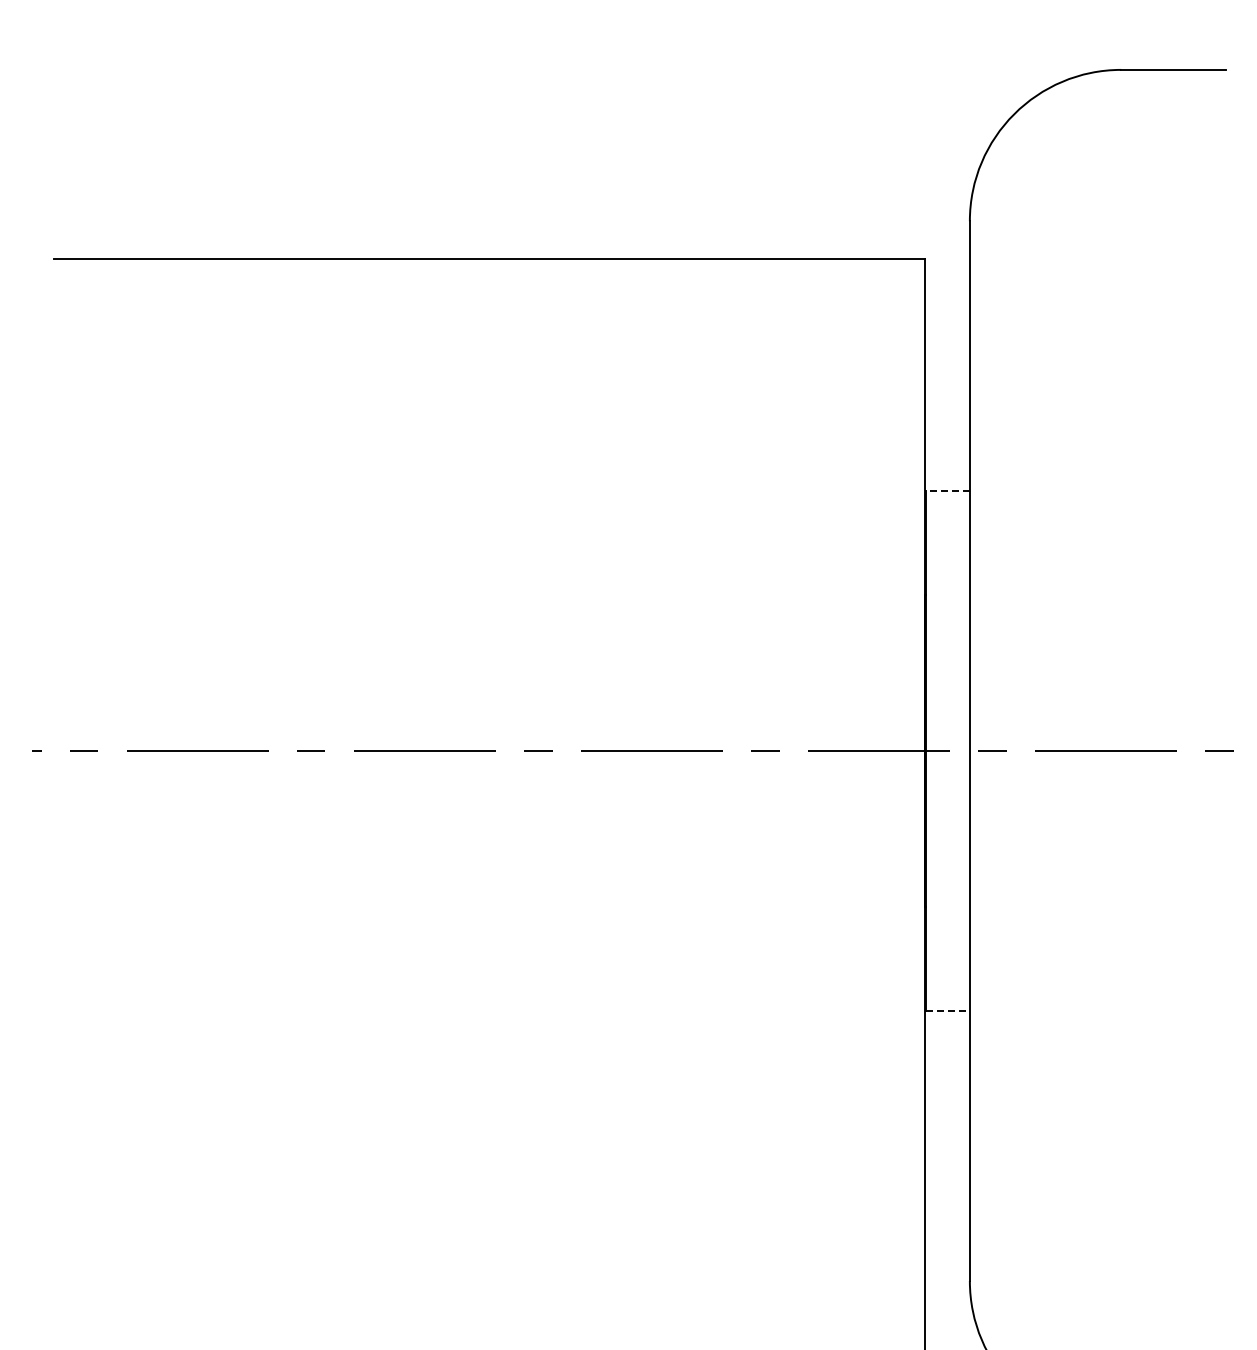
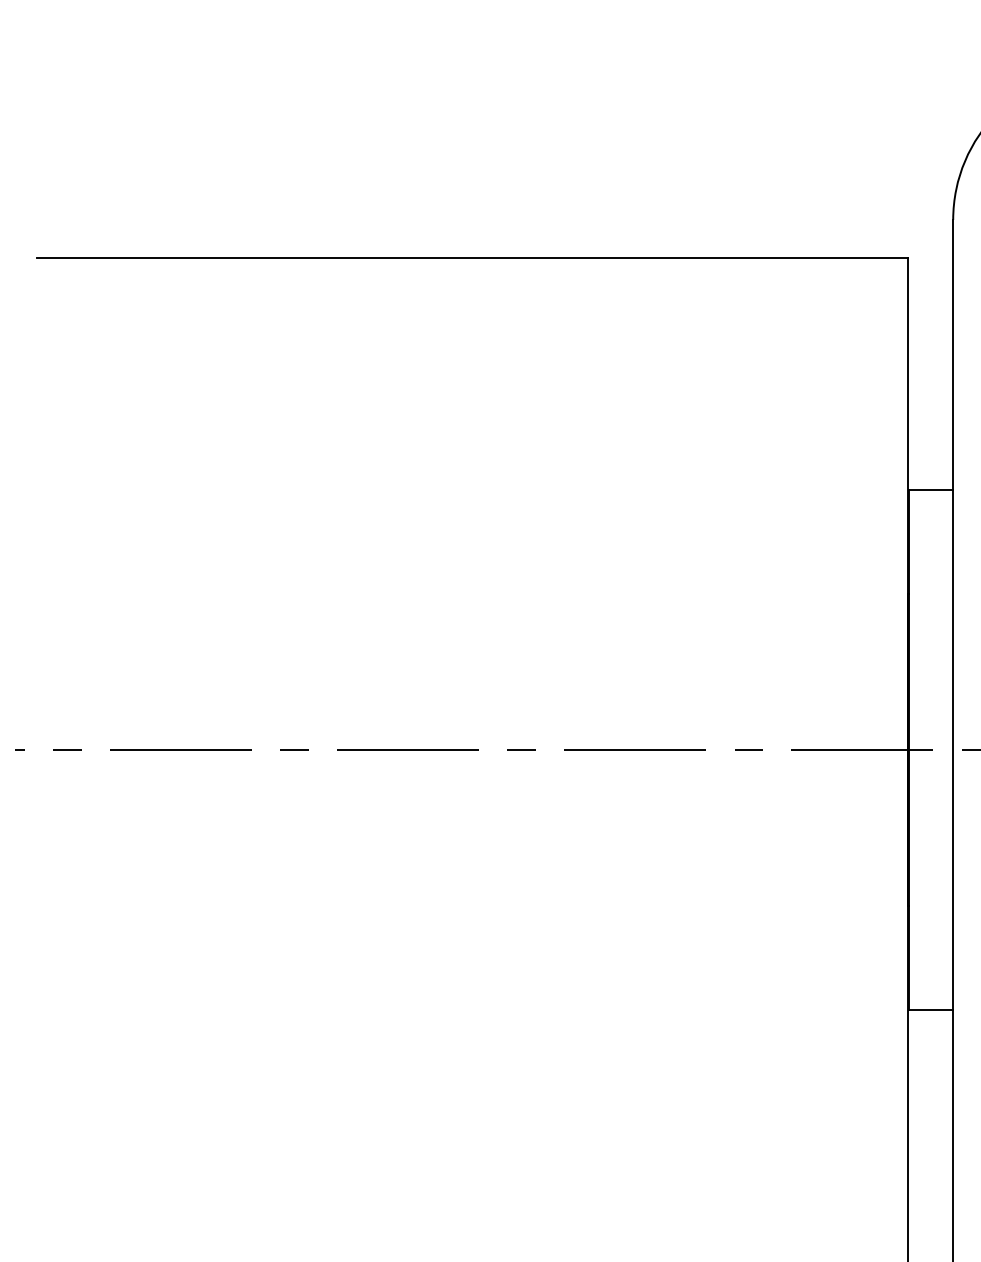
line: (947, 490) -> (930, 489), dashed -> solid
line: (947, 1011) -> (930, 1010), dashed -> solid

